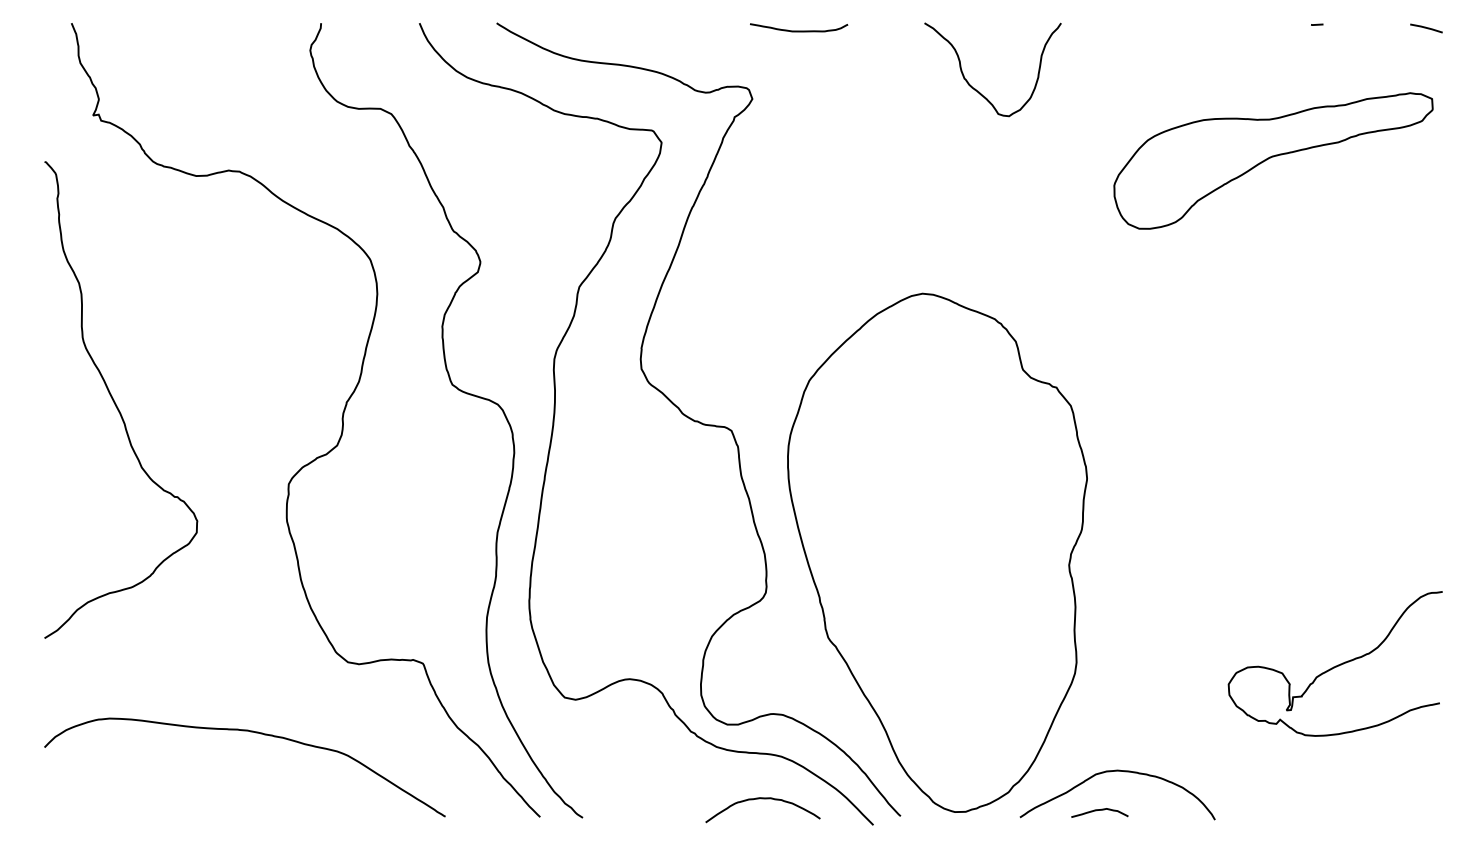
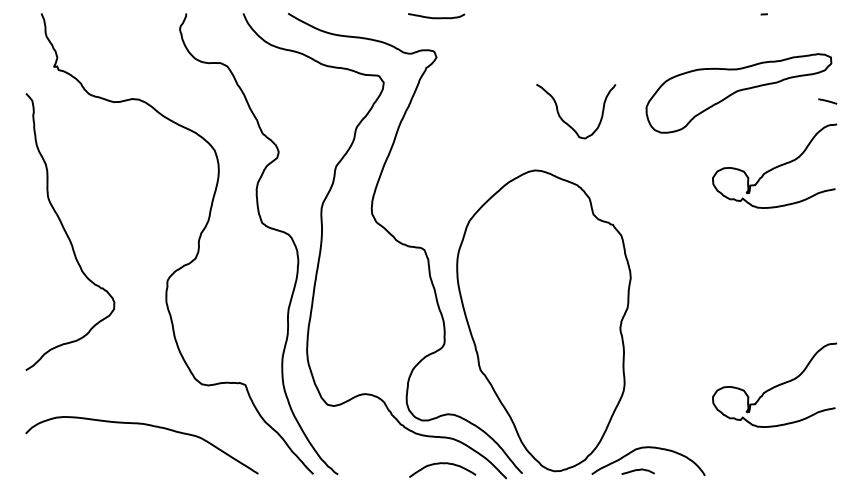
line: (1426, 28) -> (827, 101), moved
curve: (798, 30) -> (436, 17), moved
curve: (979, 90) -> (568, 123), moved
curve: (1336, 286) -> (775, 166), added

